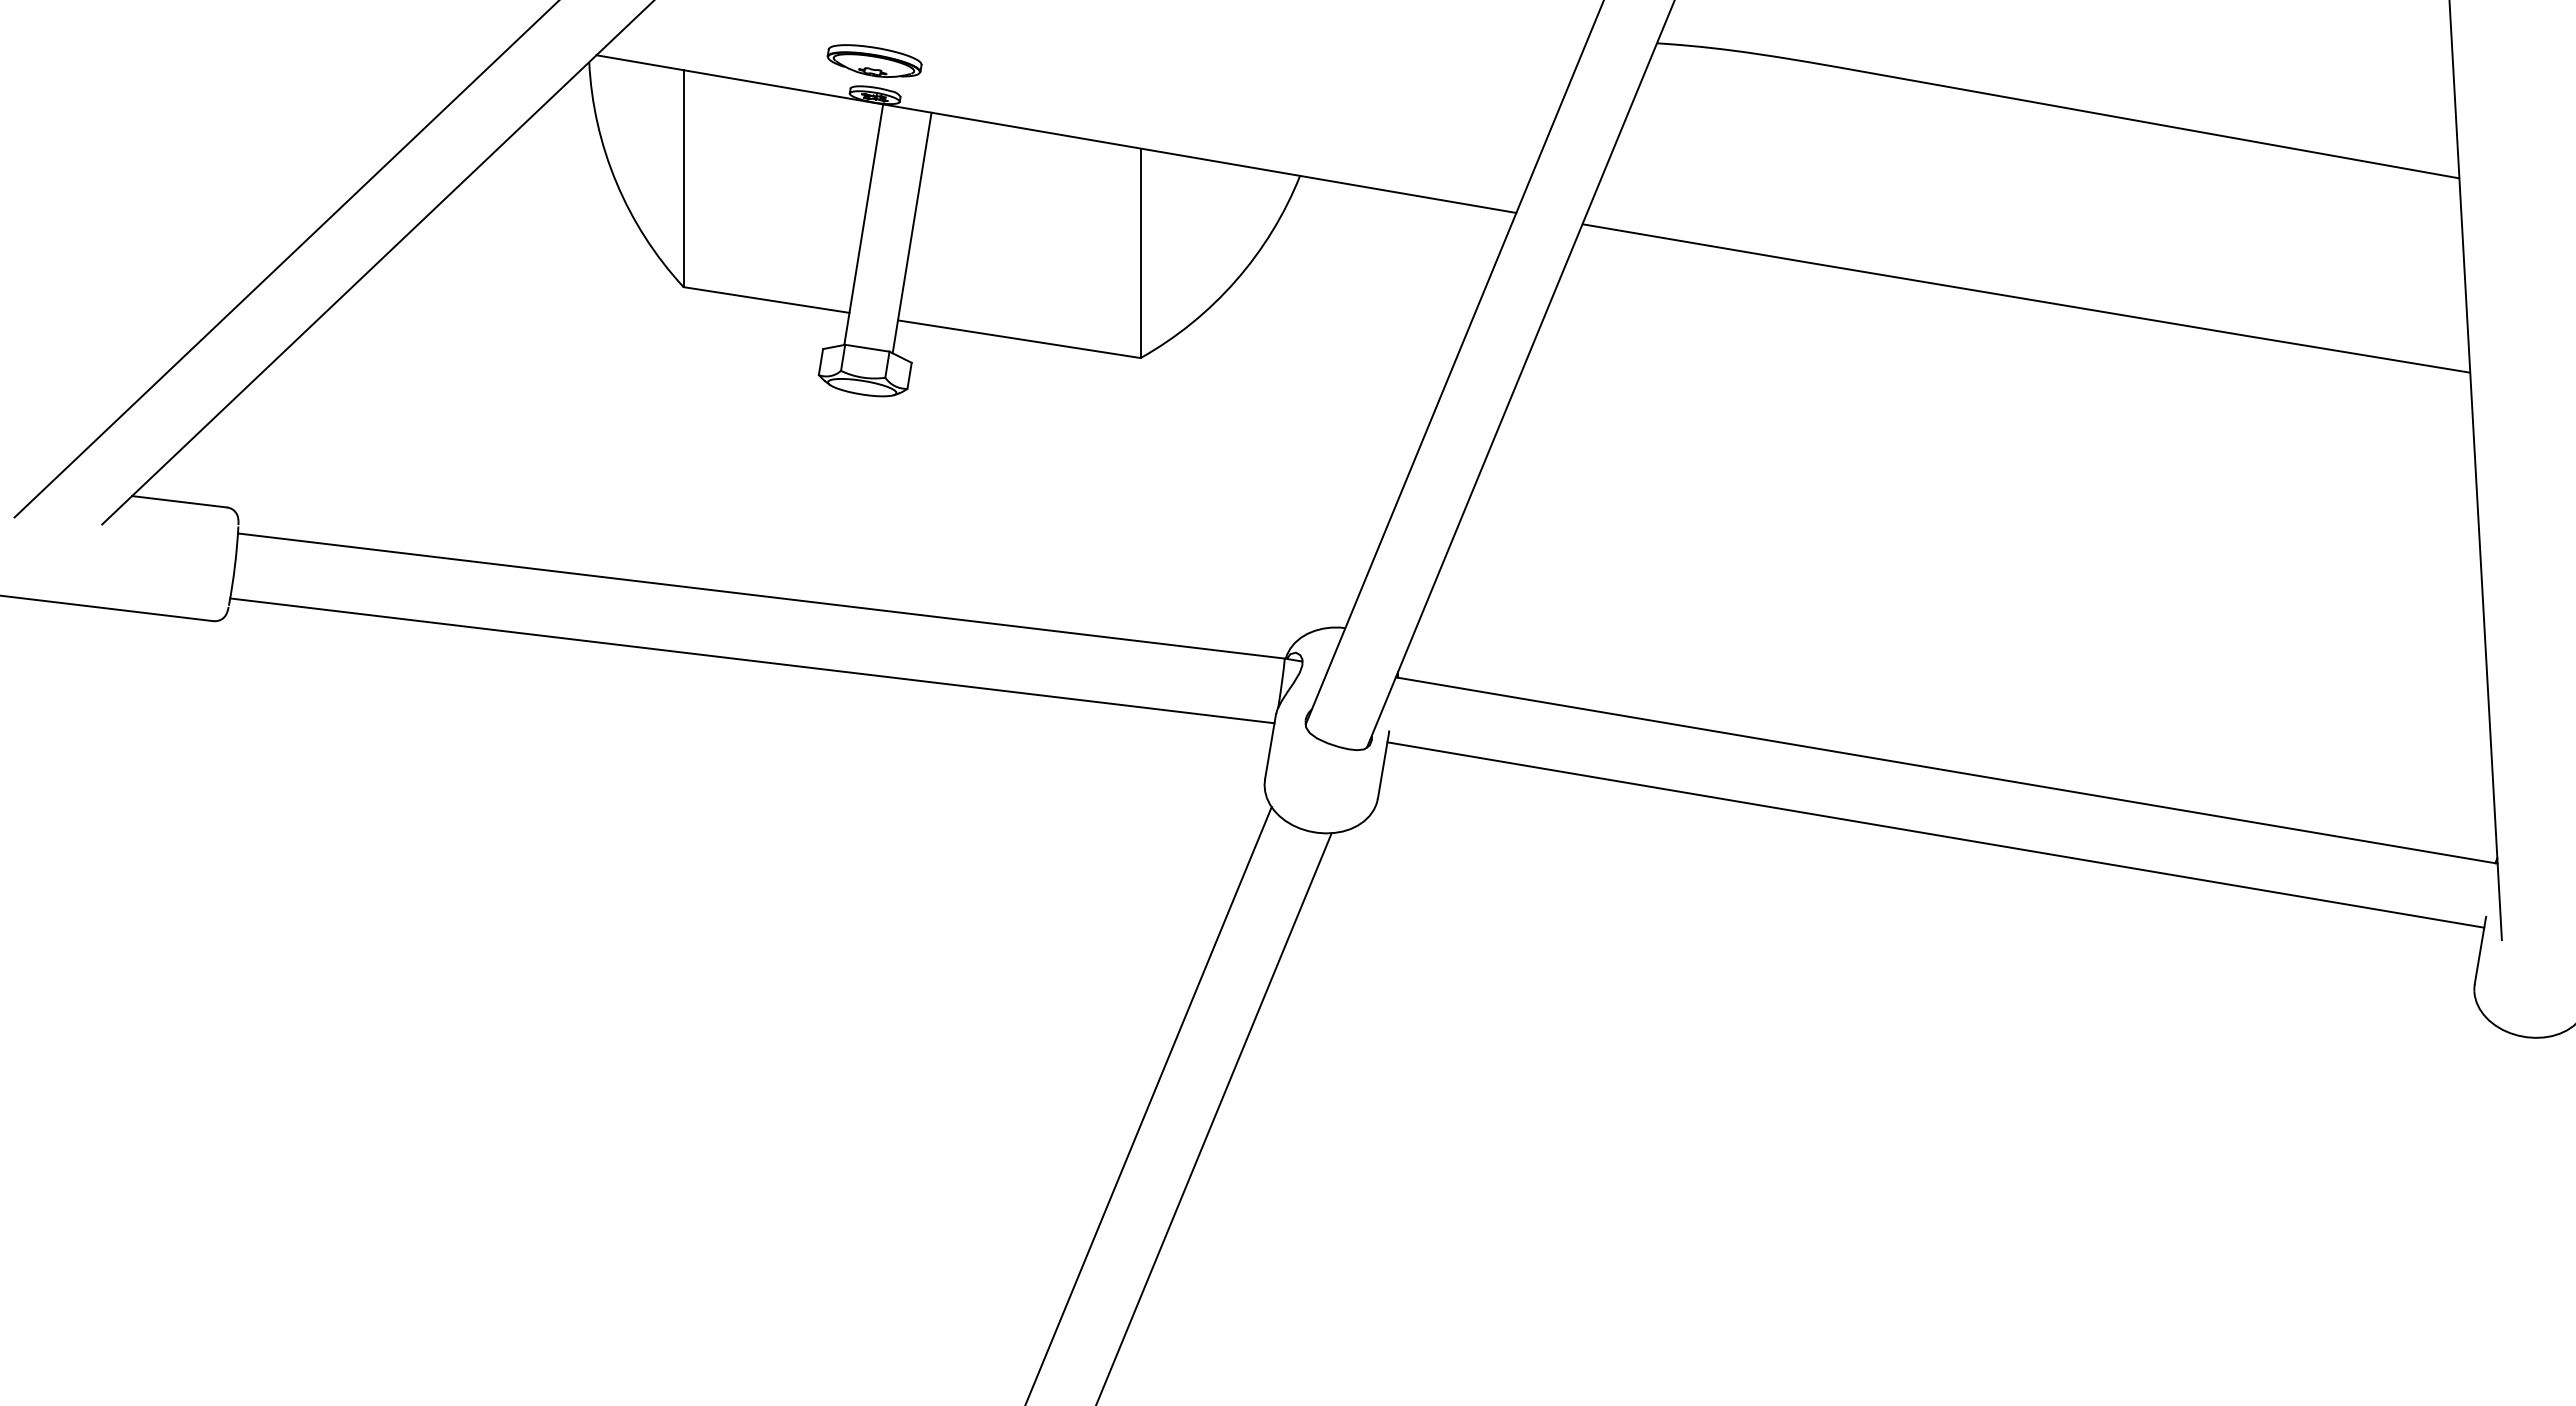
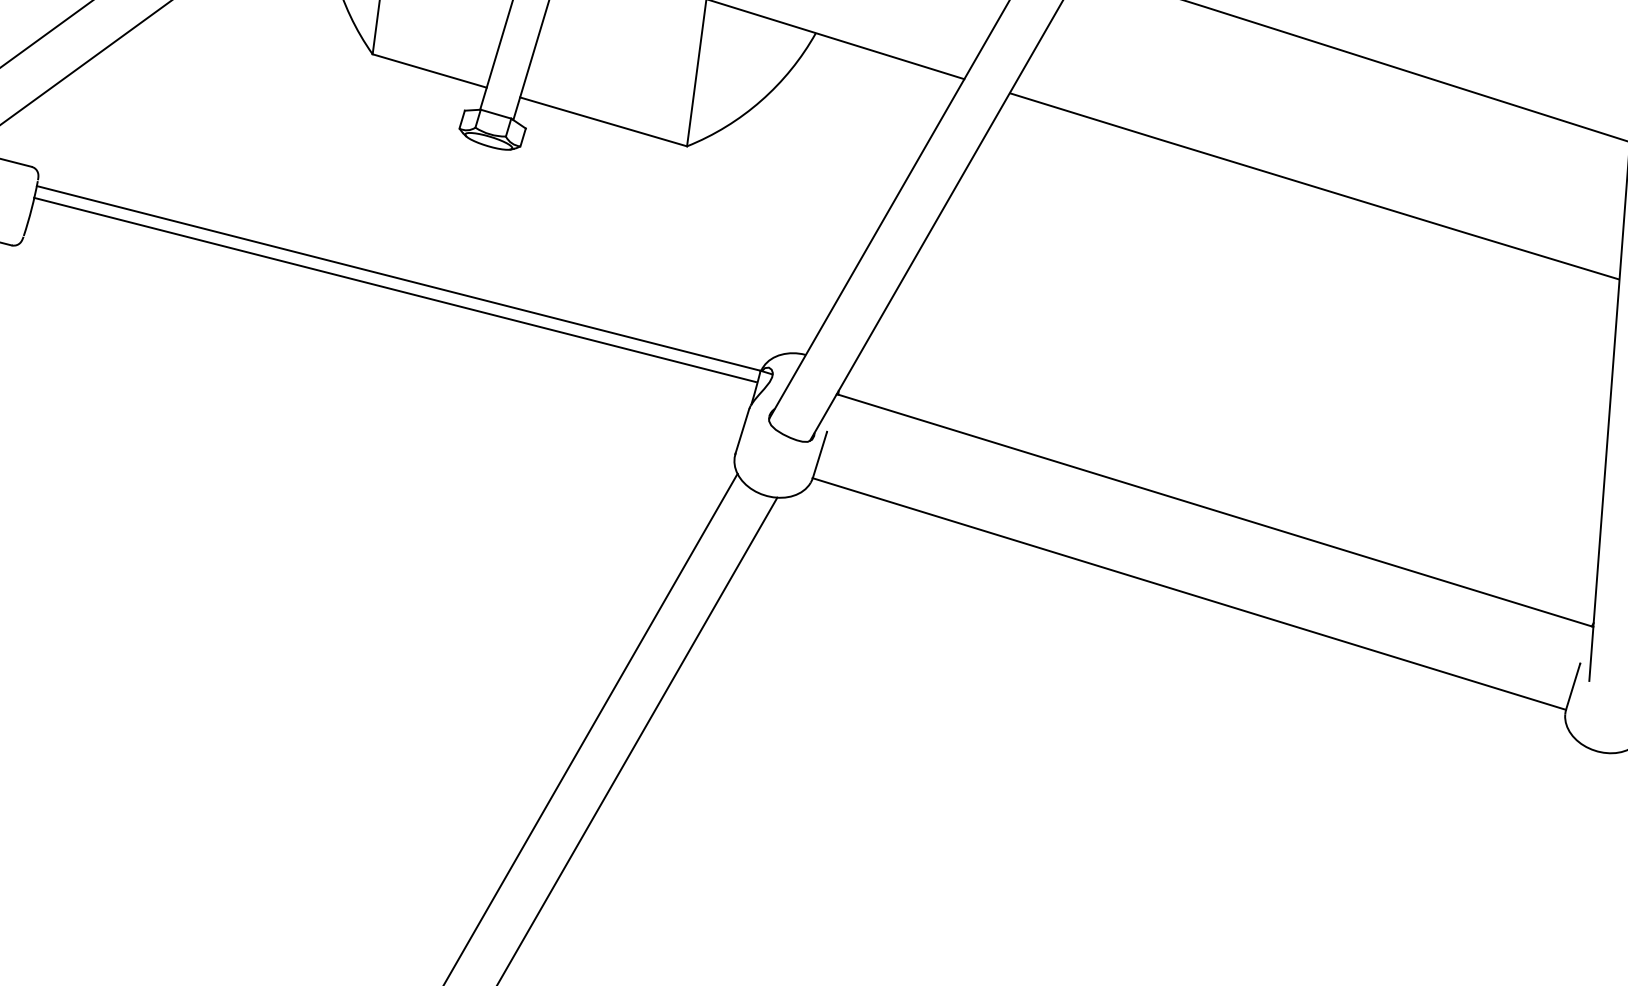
line: (752, 660) -> (395, 289), moved
line: (1935, 834) -> (1188, 593), moved

